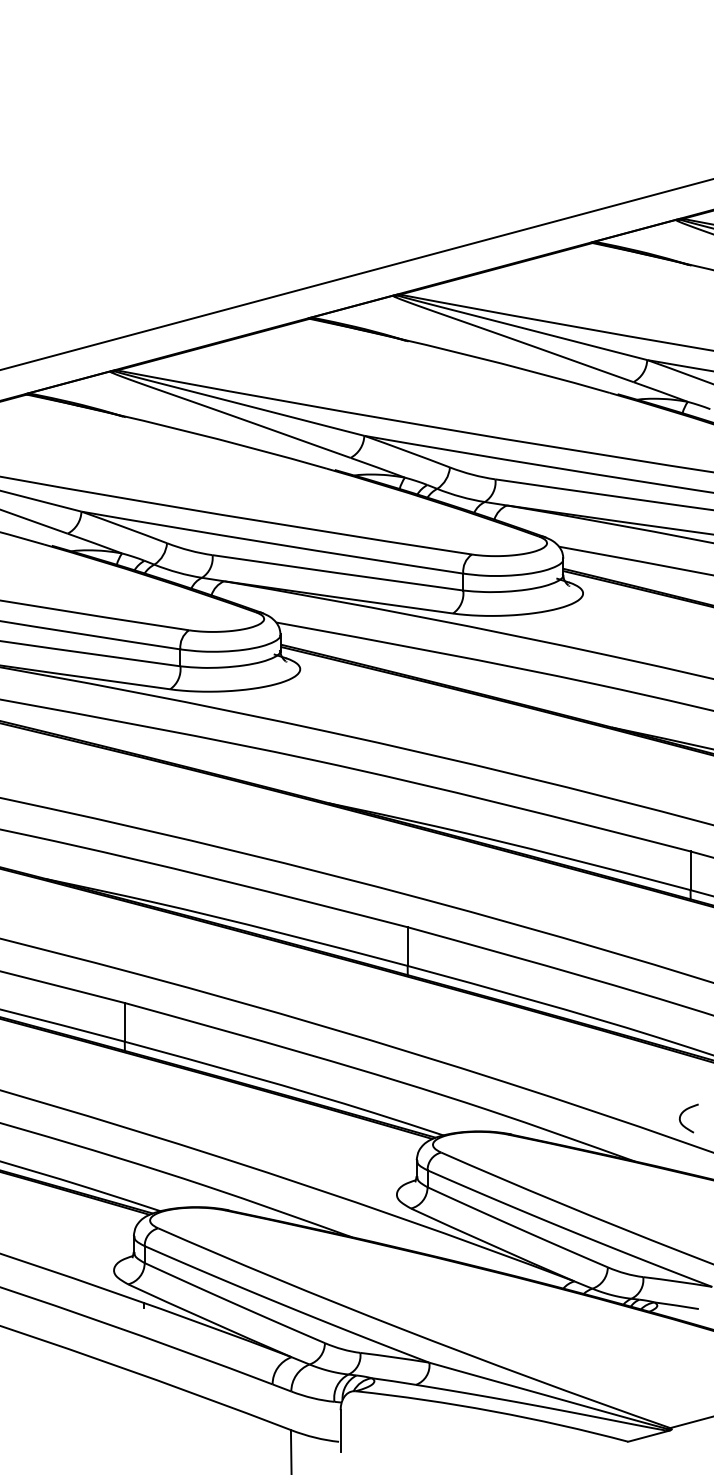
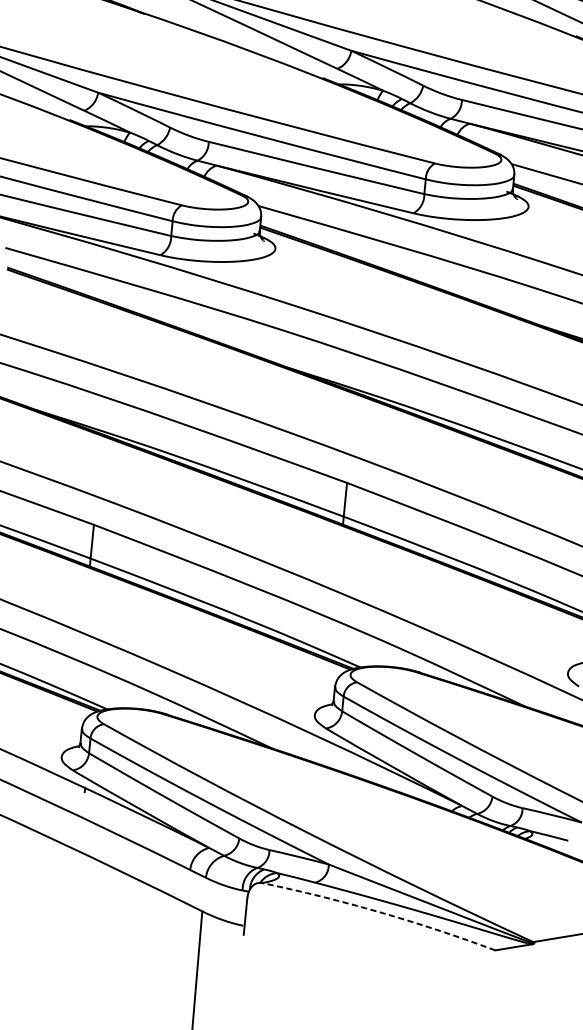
arc: (492, 1411) -> (379, 912), solid -> dashed

